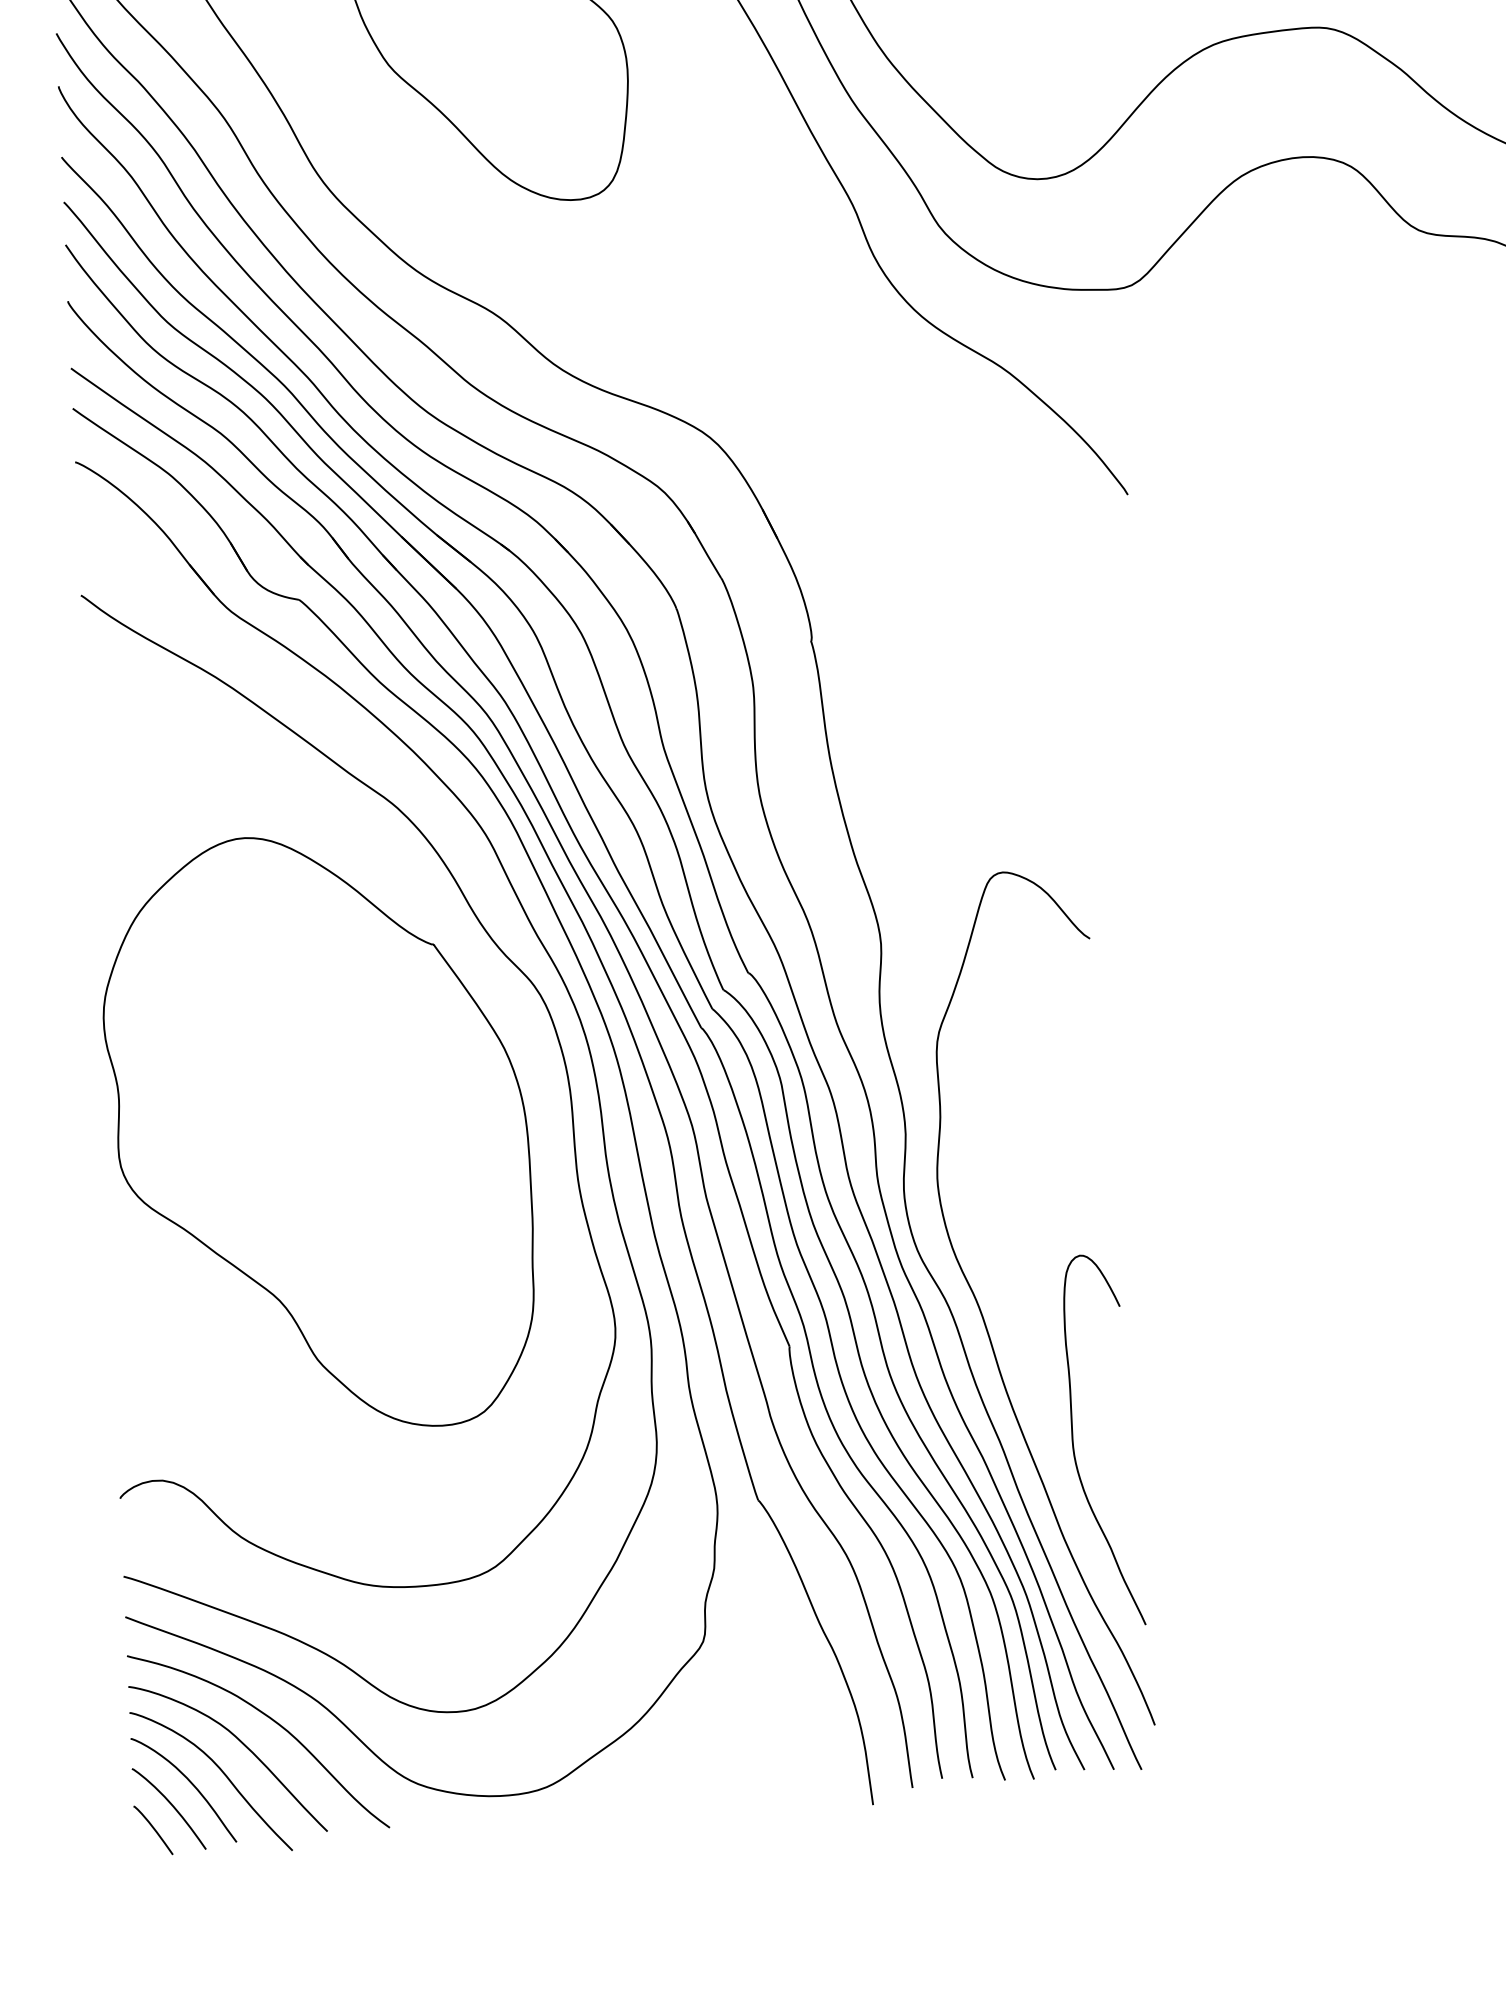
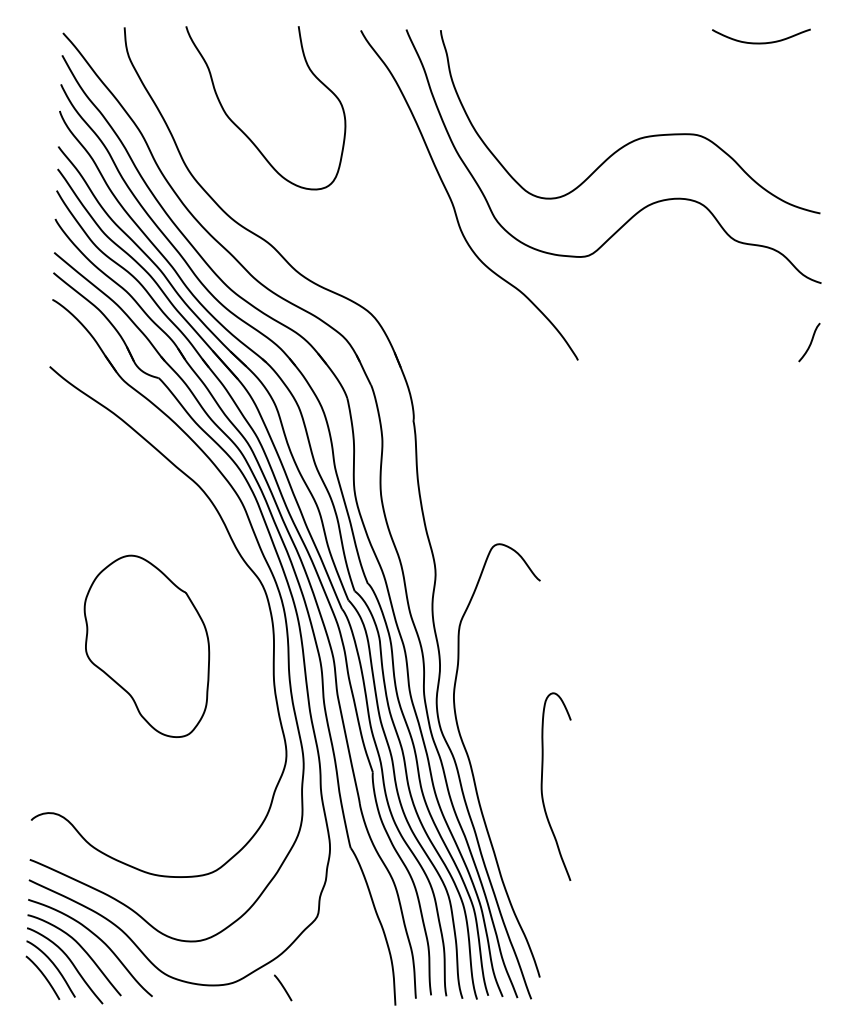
part: (319, 1134) -> (146, 646), size x0.6
curve: (1074, 1442) -> (542, 786), moved
line: (154, 1829) -> (283, 987), moved

